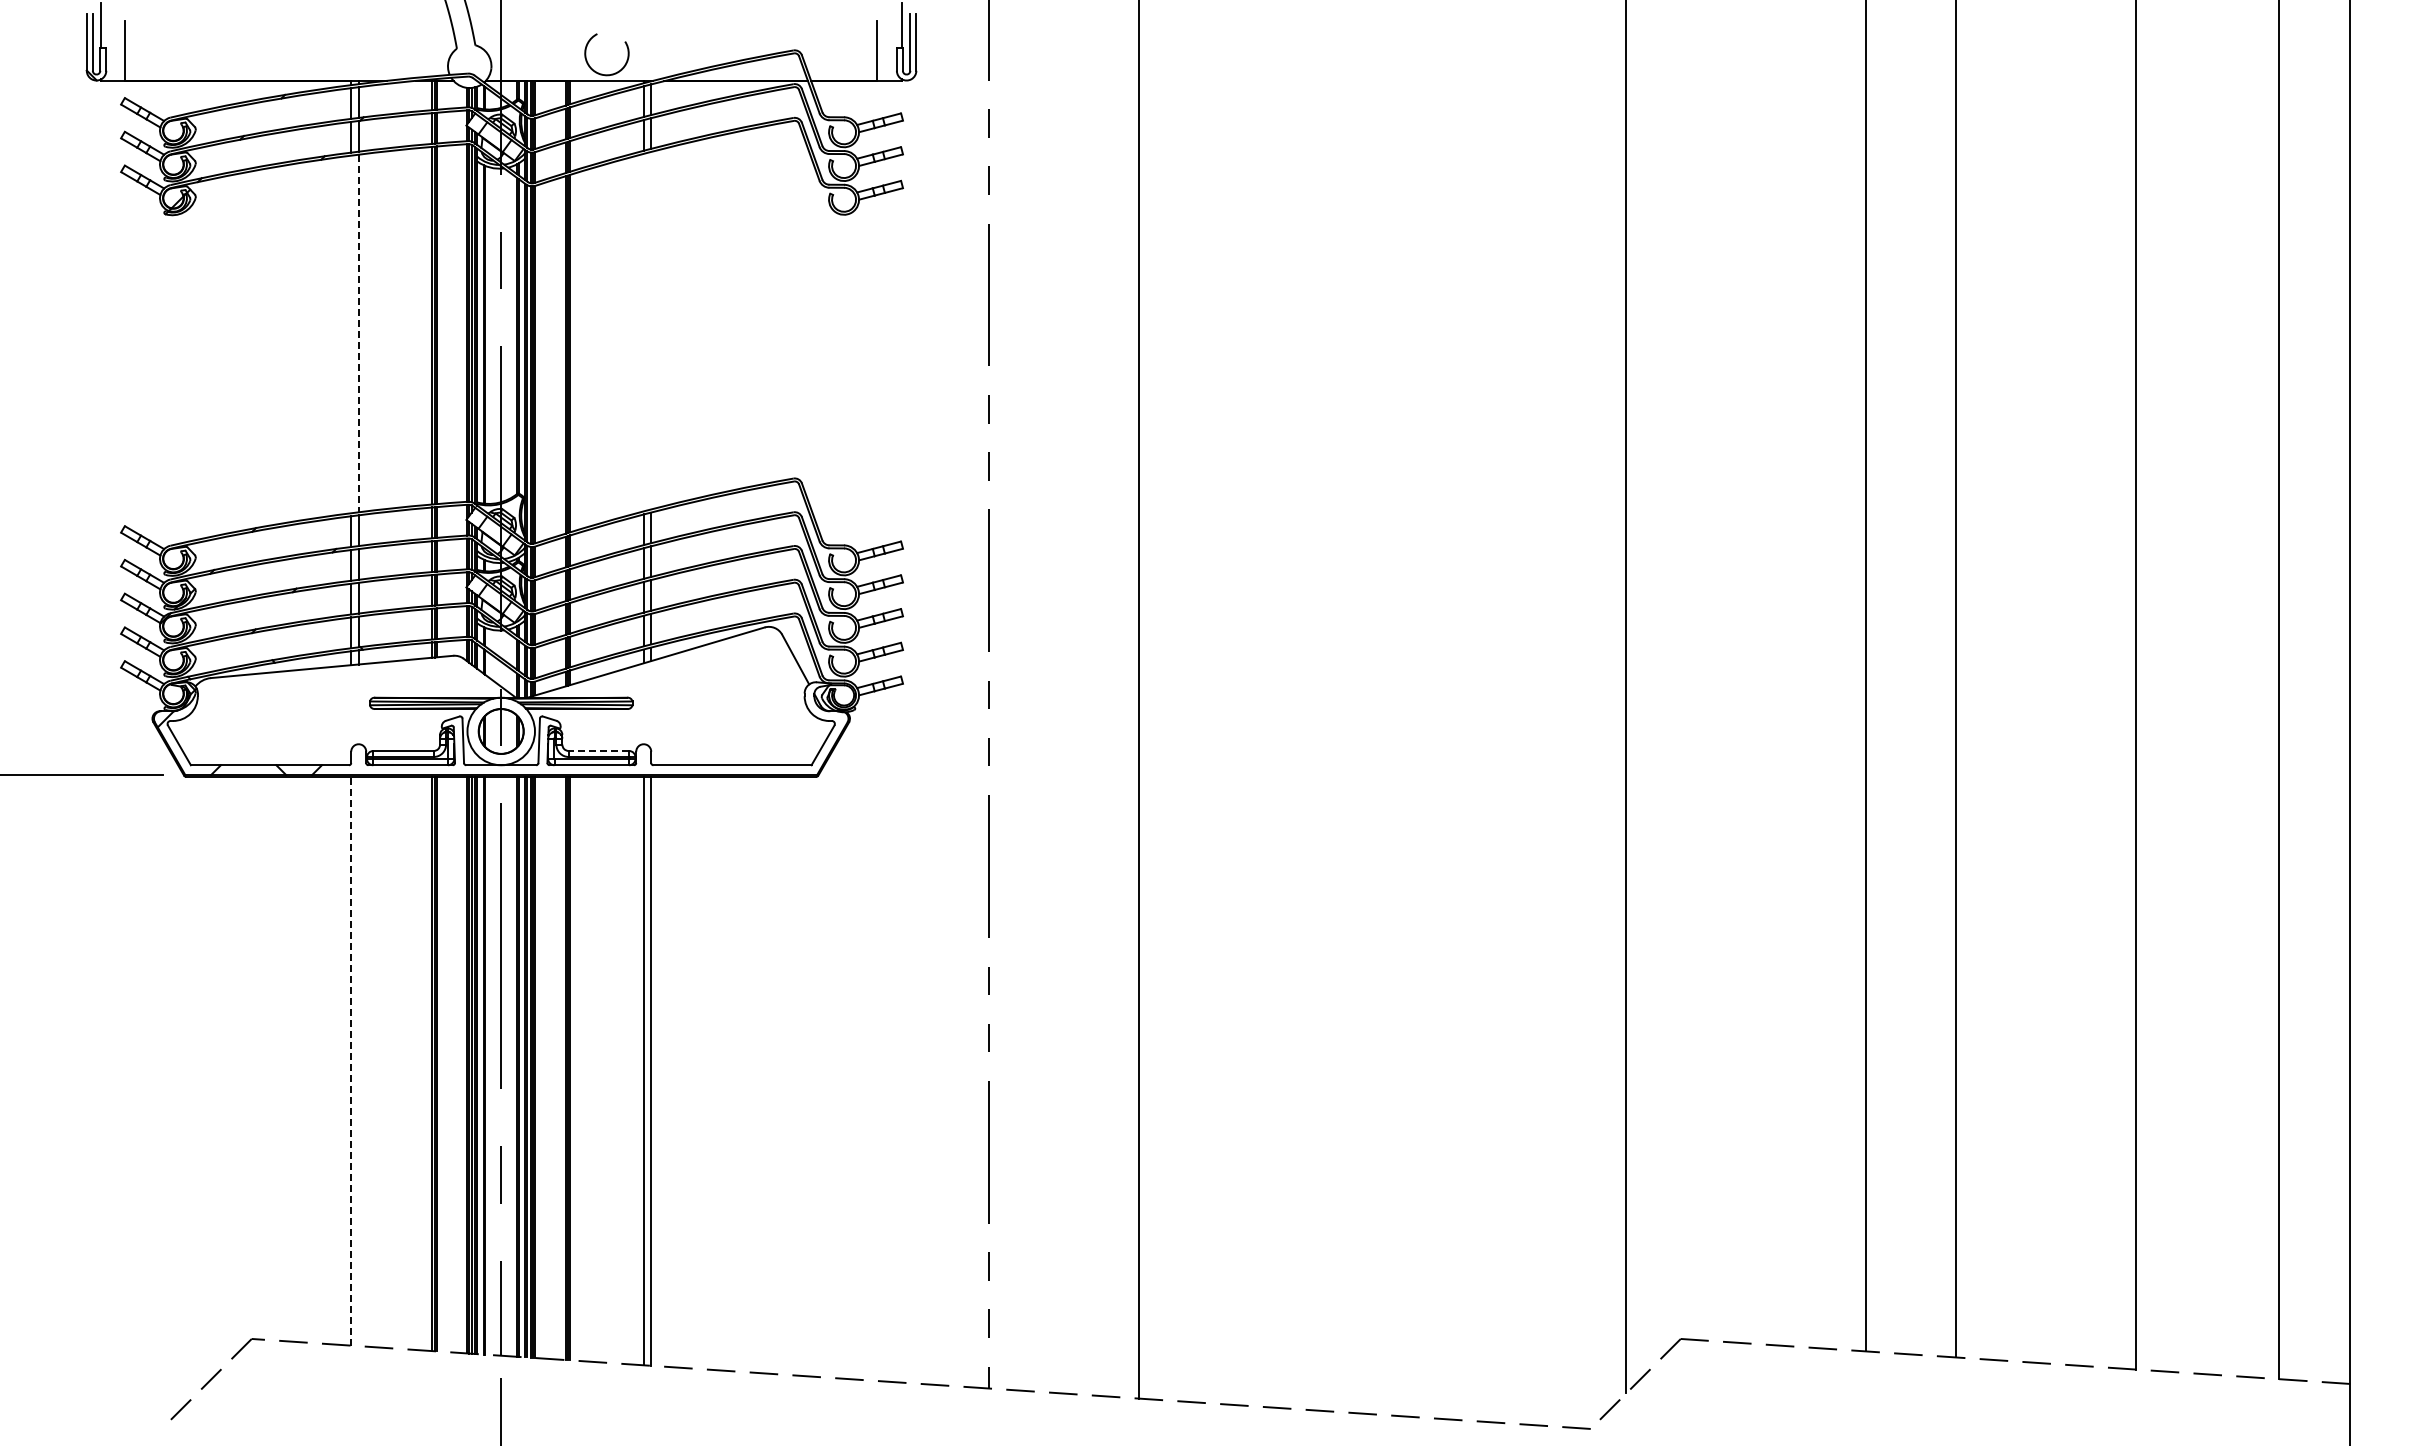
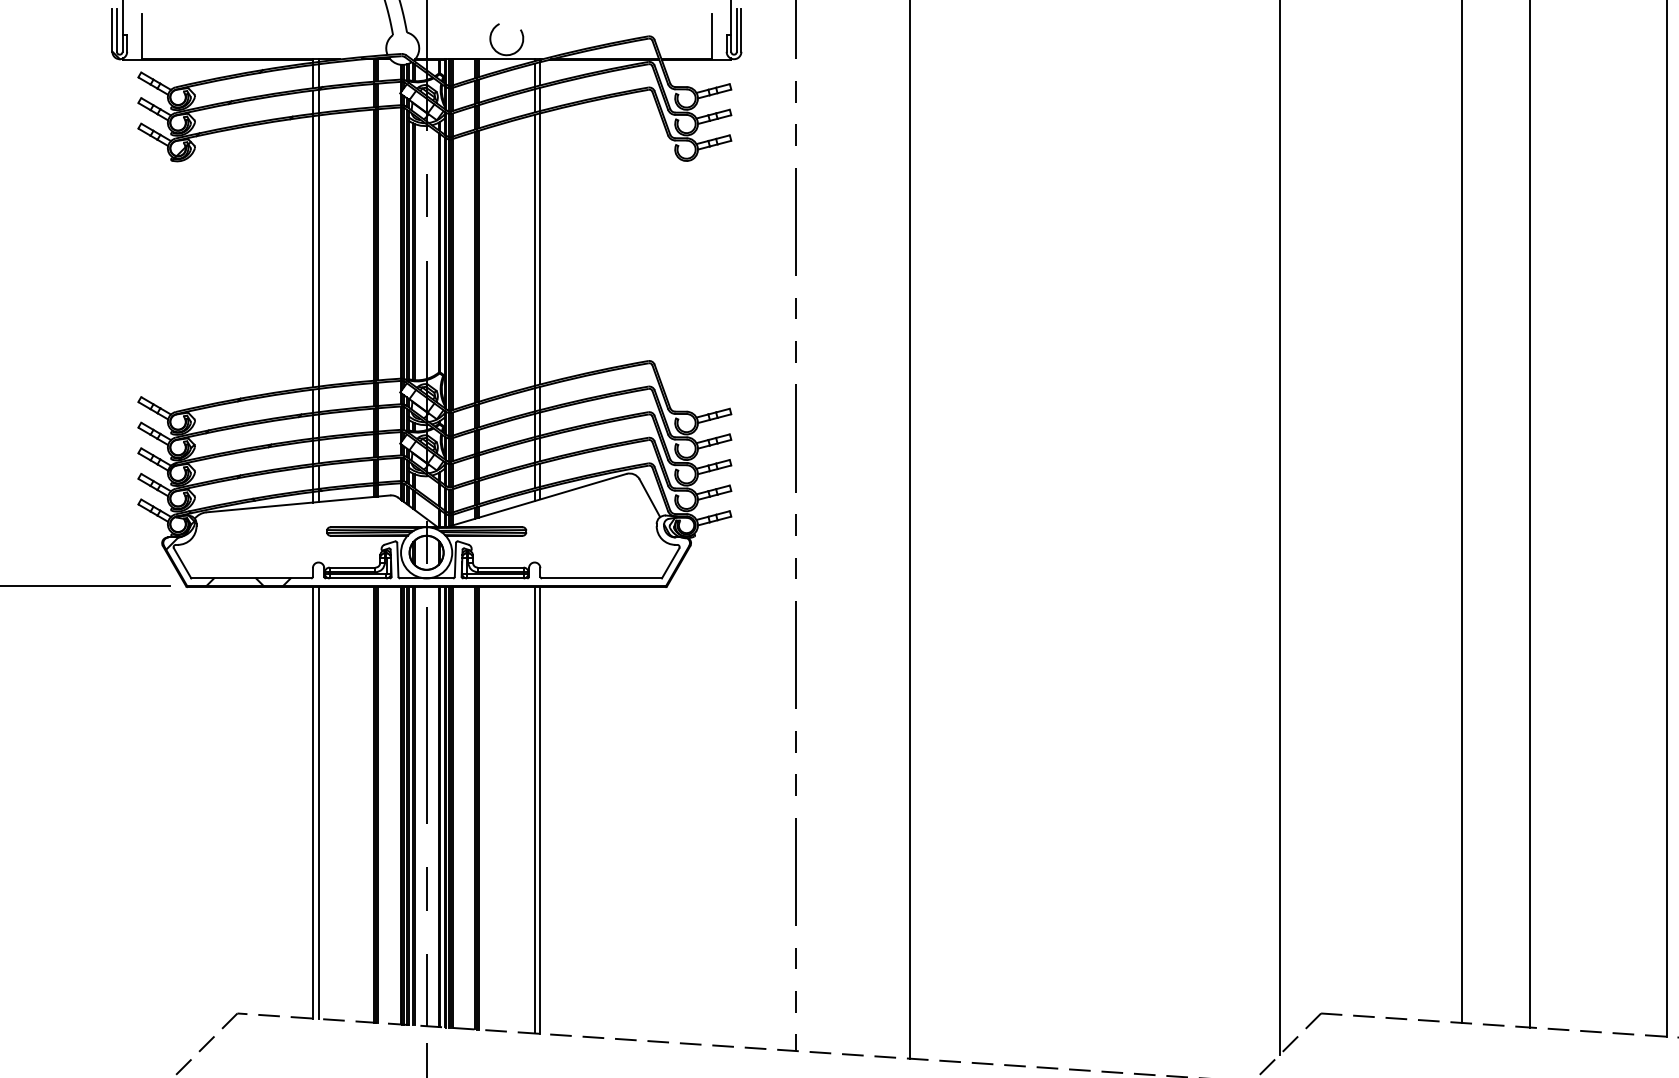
line: (651, 330) -> (540, 248), added
line: (643, 332) -> (534, 250), added
line: (358, 333) -> (318, 251), dashed -> solid
line: (351, 334) -> (313, 251), added
line: (598, 751) -> (500, 568), dashed -> solid
line: (351, 1060) -> (313, 802), dashed -> solid
line: (358, 1061) -> (318, 803), added

